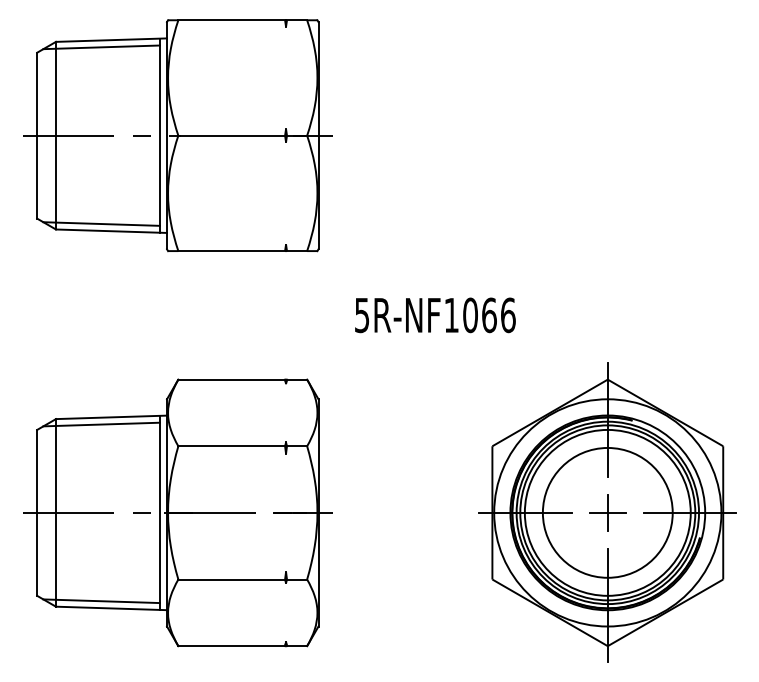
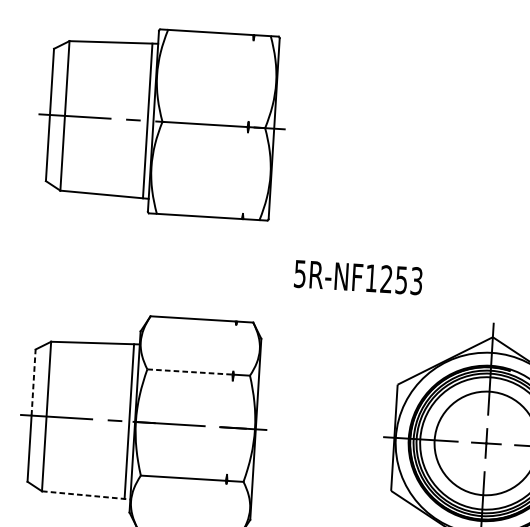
line: (101, 47) -> (105, 47), removed
line: (101, 223) -> (96, 188), removed
text: (489, 315) -> (401, 280), 5R-NF1066 -> 5R-NF1253
line: (101, 424) -> (87, 348), removed
line: (232, 446) -> (190, 372), solid -> dashed
line: (37, 470) -> (33, 381), solid -> dashed
line: (101, 601) -> (78, 489), removed
line: (111, 608) -> (86, 495), solid -> dashed

